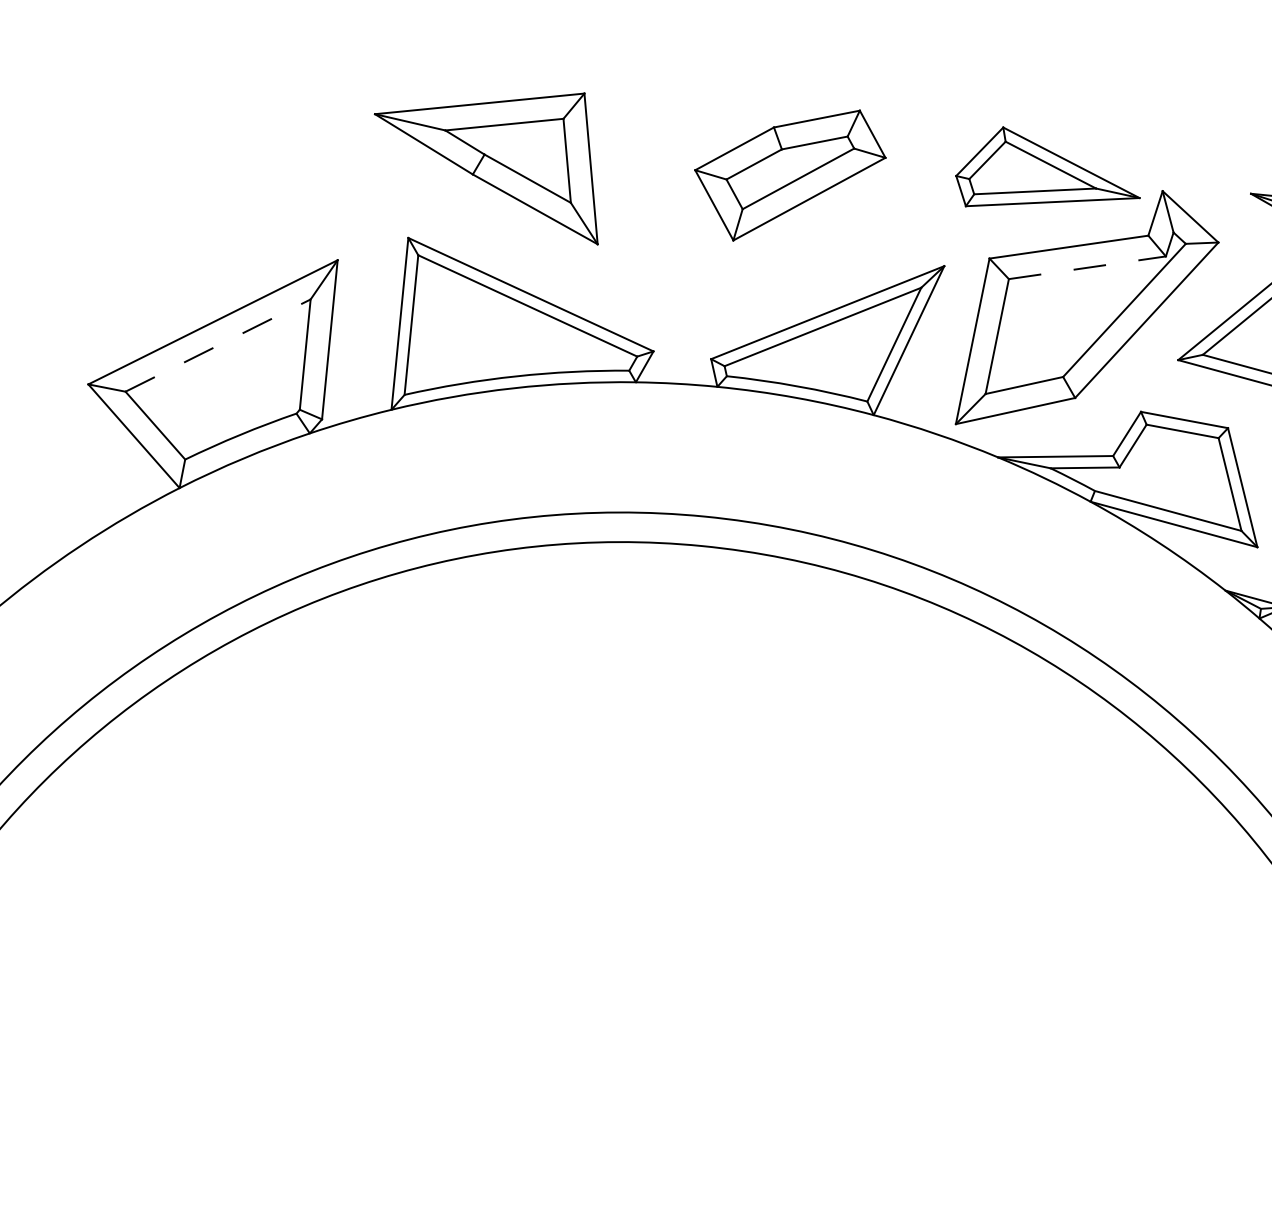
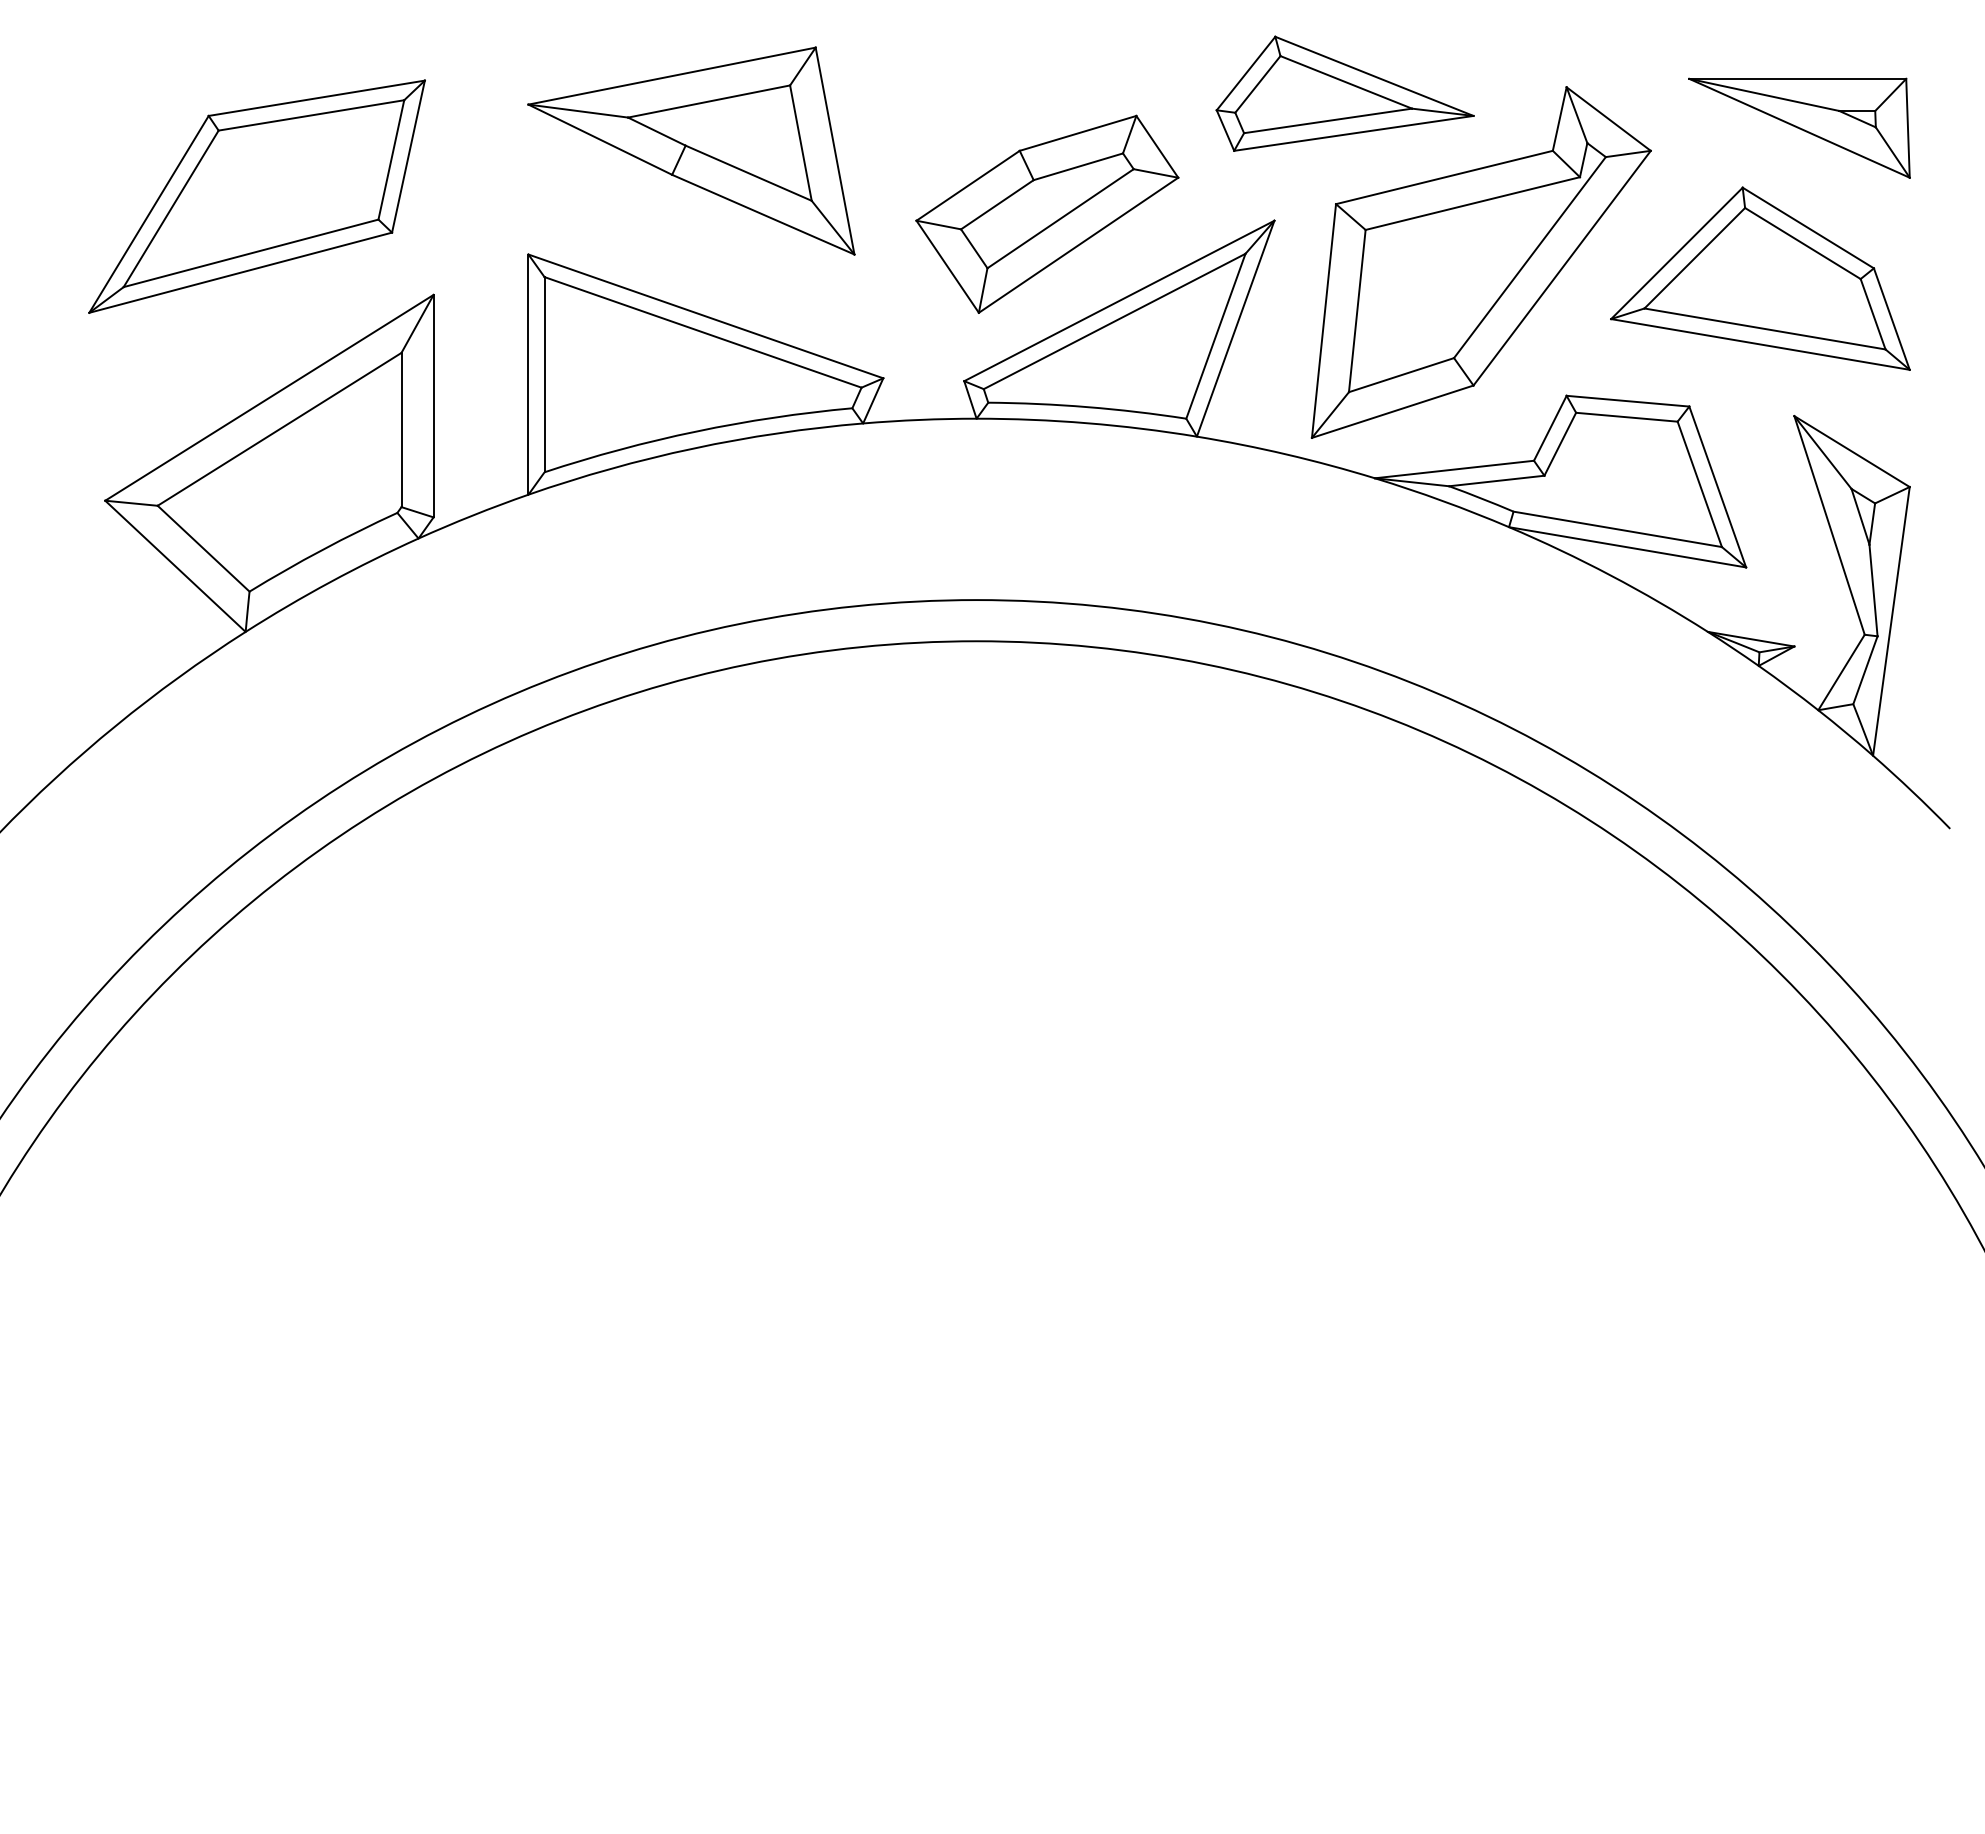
part: (488, 158) -> (691, 150), moved
part: (1048, 172) -> (1344, 93), moved
part: (789, 174) -> (1047, 213), moved
part: (217, 177) -> (256, 196), added
line: (1087, 267) -> (1473, 203), dashed -> solid
line: (218, 345) -> (279, 429), dashed -> solid

